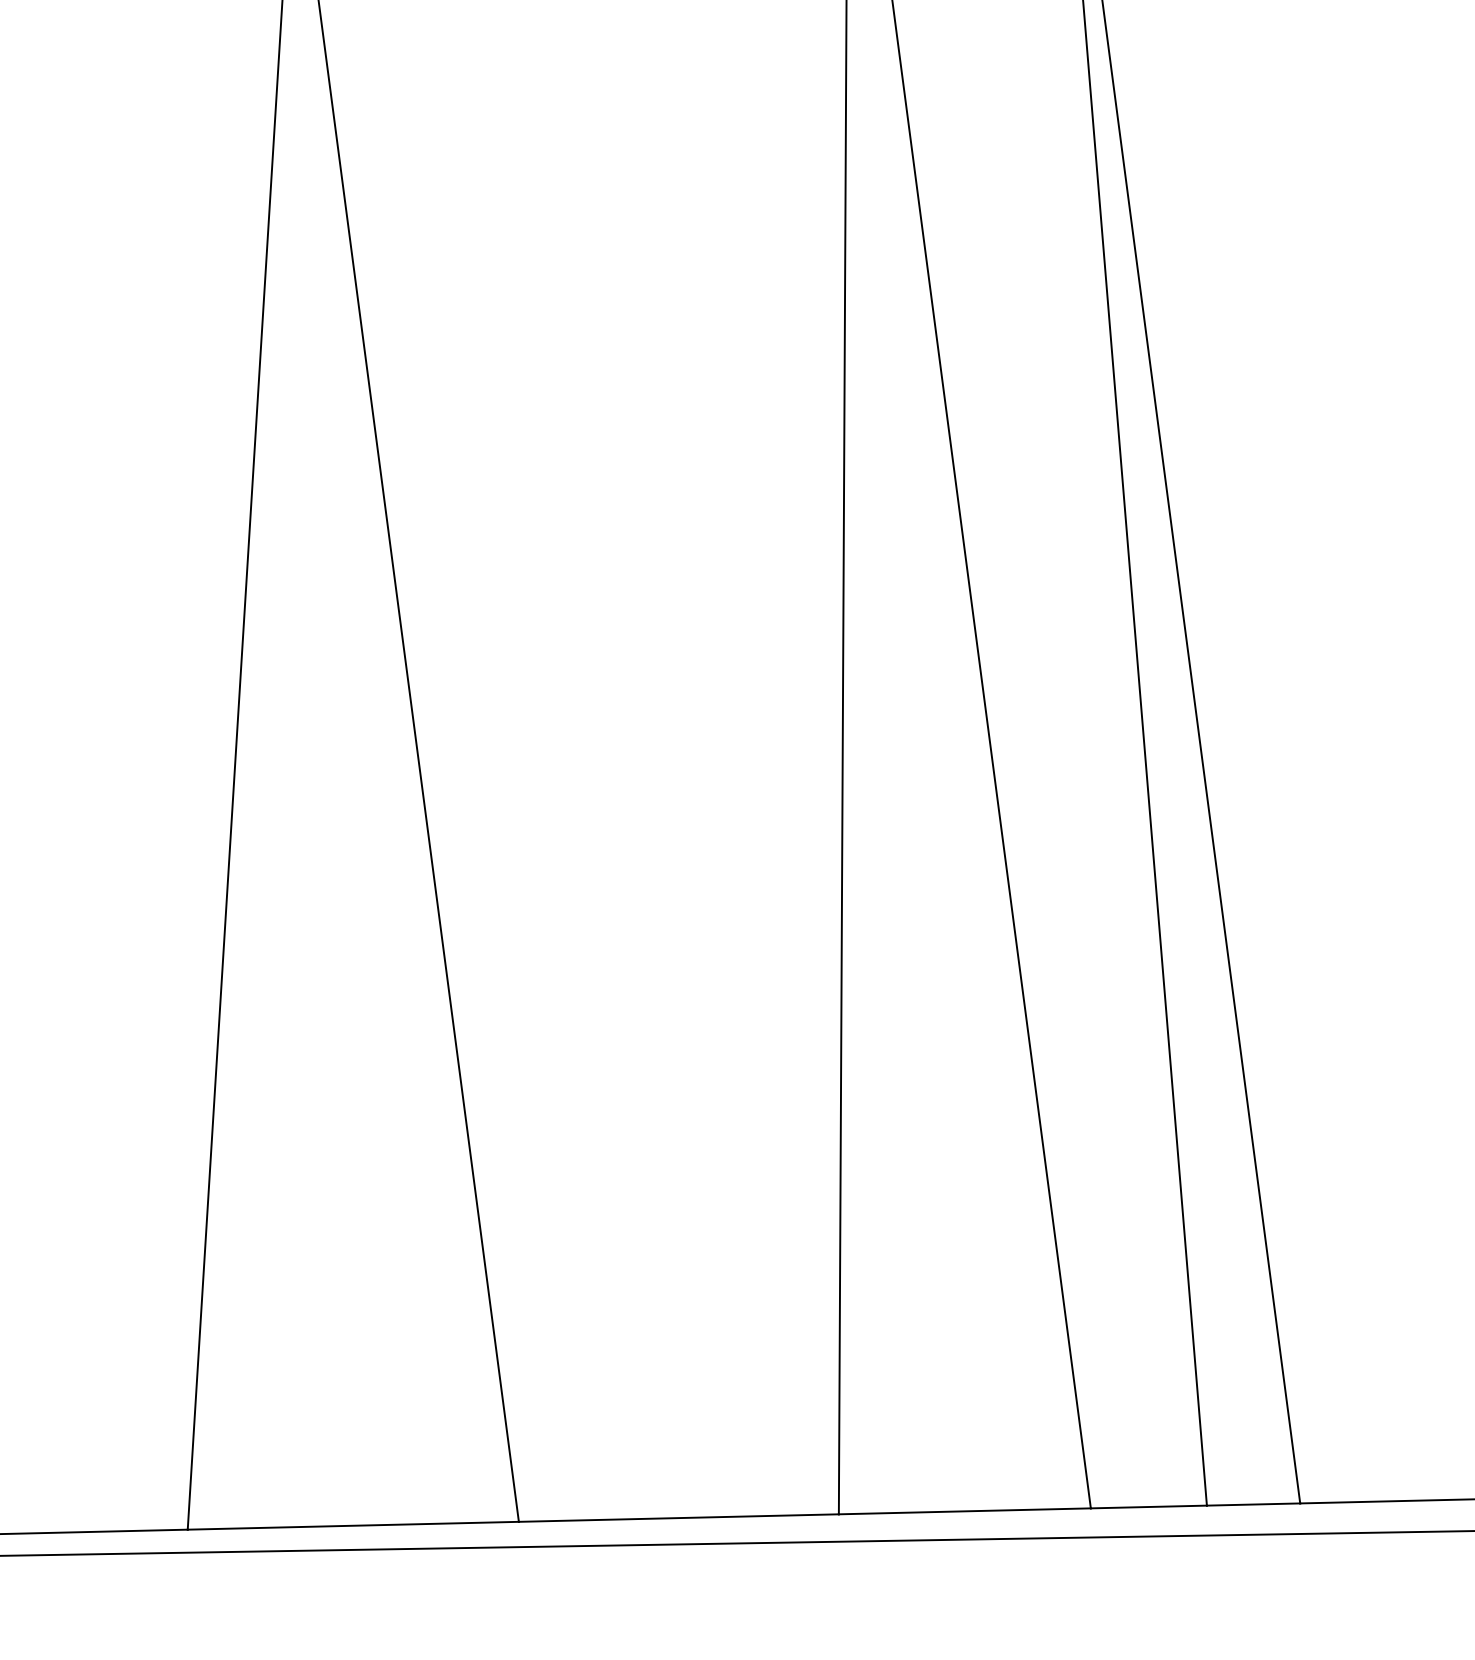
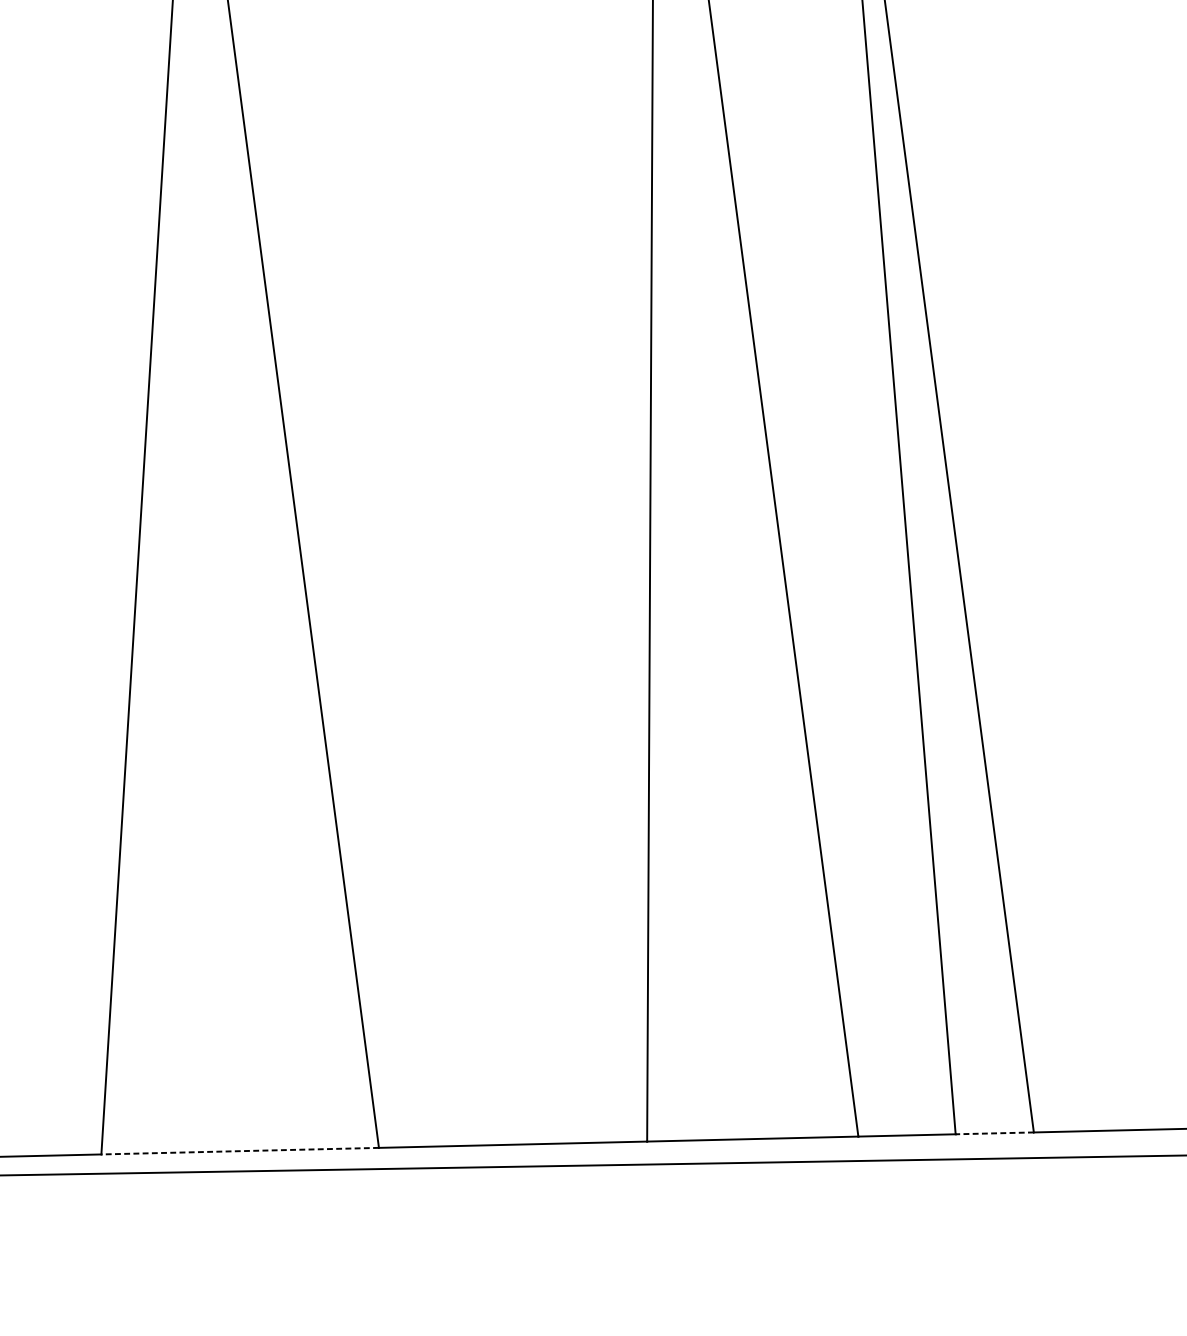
line: (1253, 1504) -> (994, 1133), solid -> dashed
line: (353, 1525) -> (240, 1150), solid -> dashed

